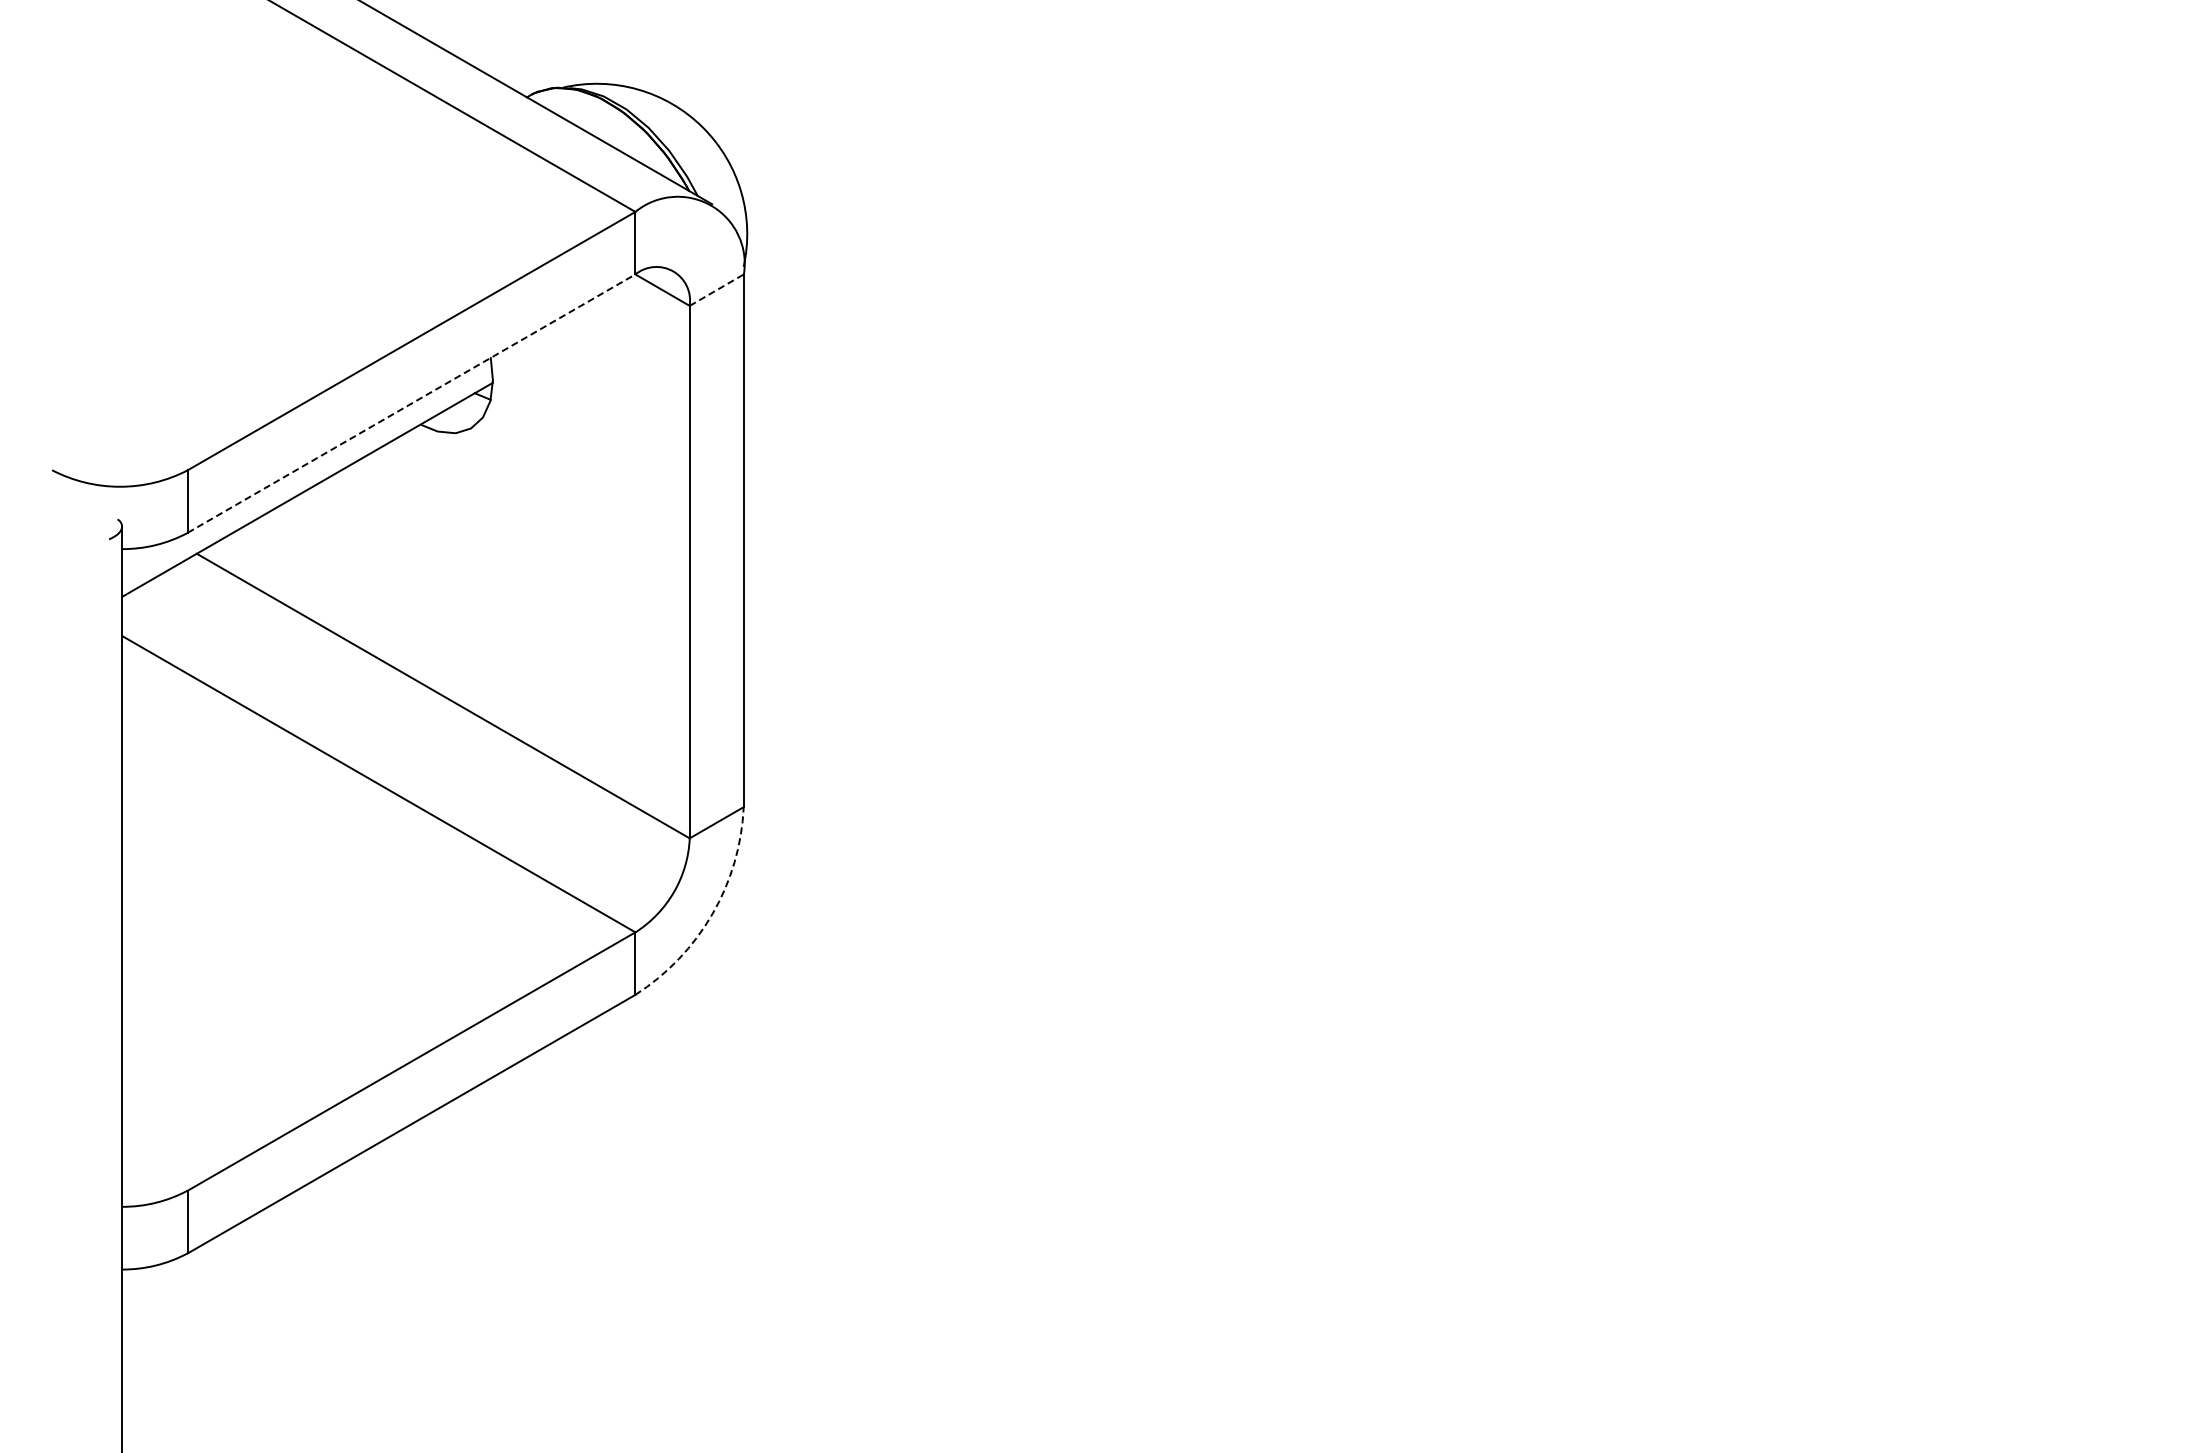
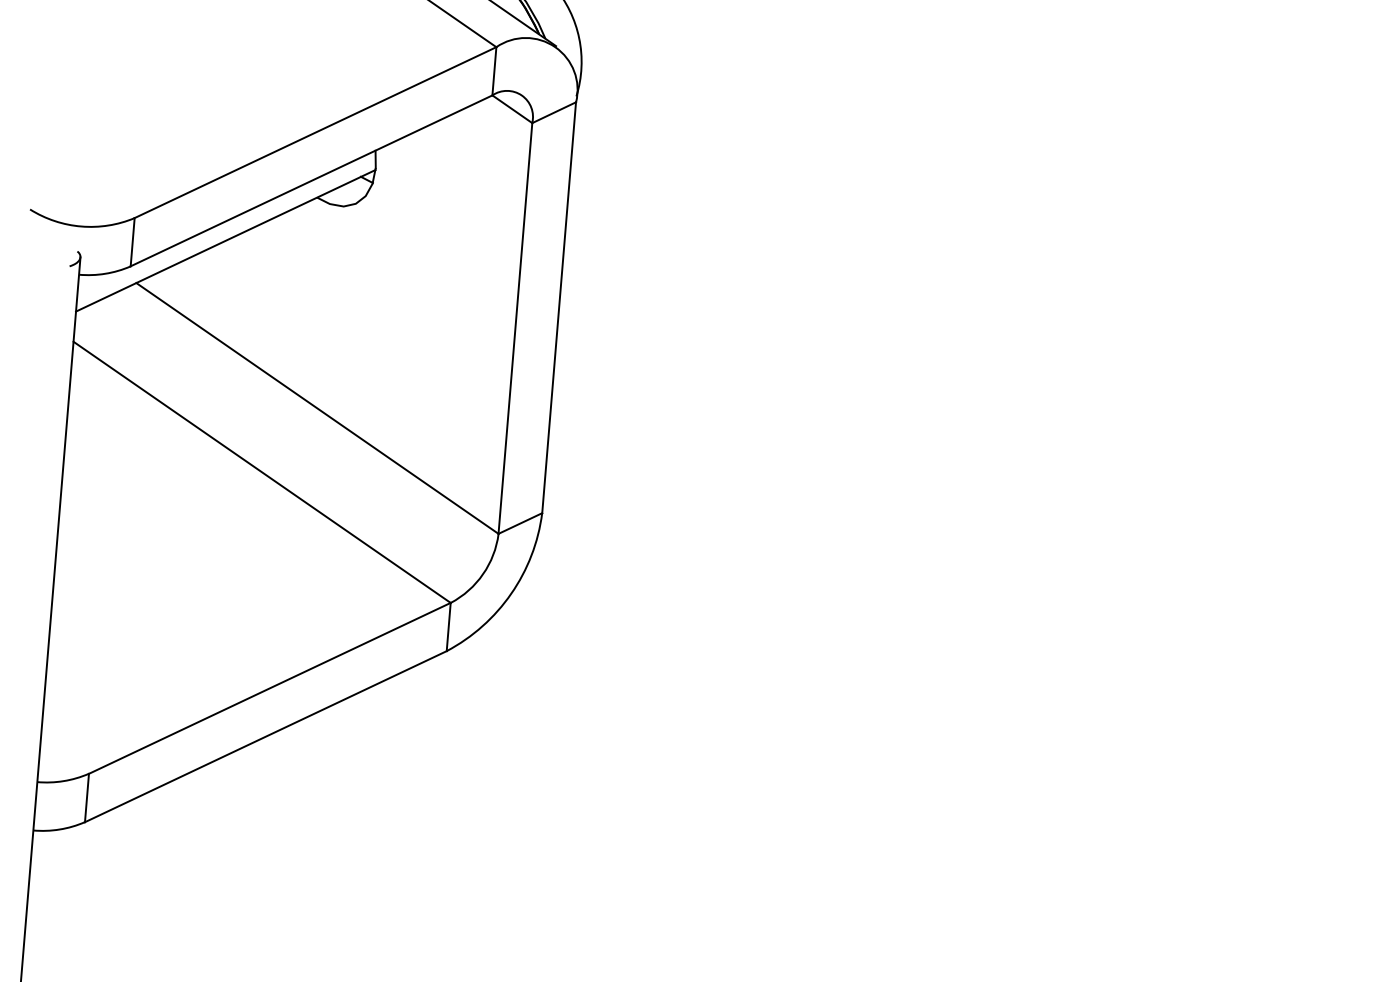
line: (717, 289) -> (554, 112), dashed -> solid
line: (412, 403) -> (312, 180), dashed -> solid
arc: (712, 914) -> (511, 594), dashed -> solid

